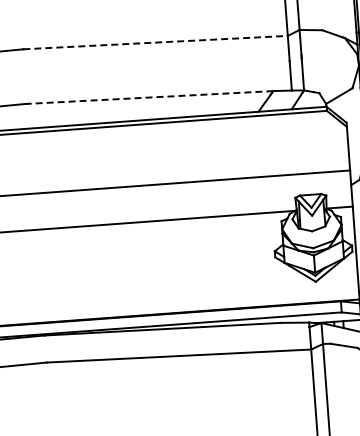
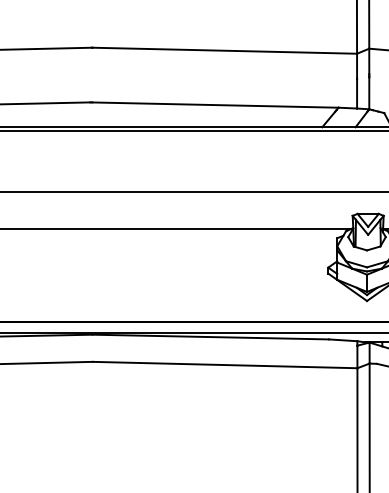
line: (156, 42) -> (225, 50), dashed -> solid
line: (149, 97) -> (214, 105), dashed -> solid

